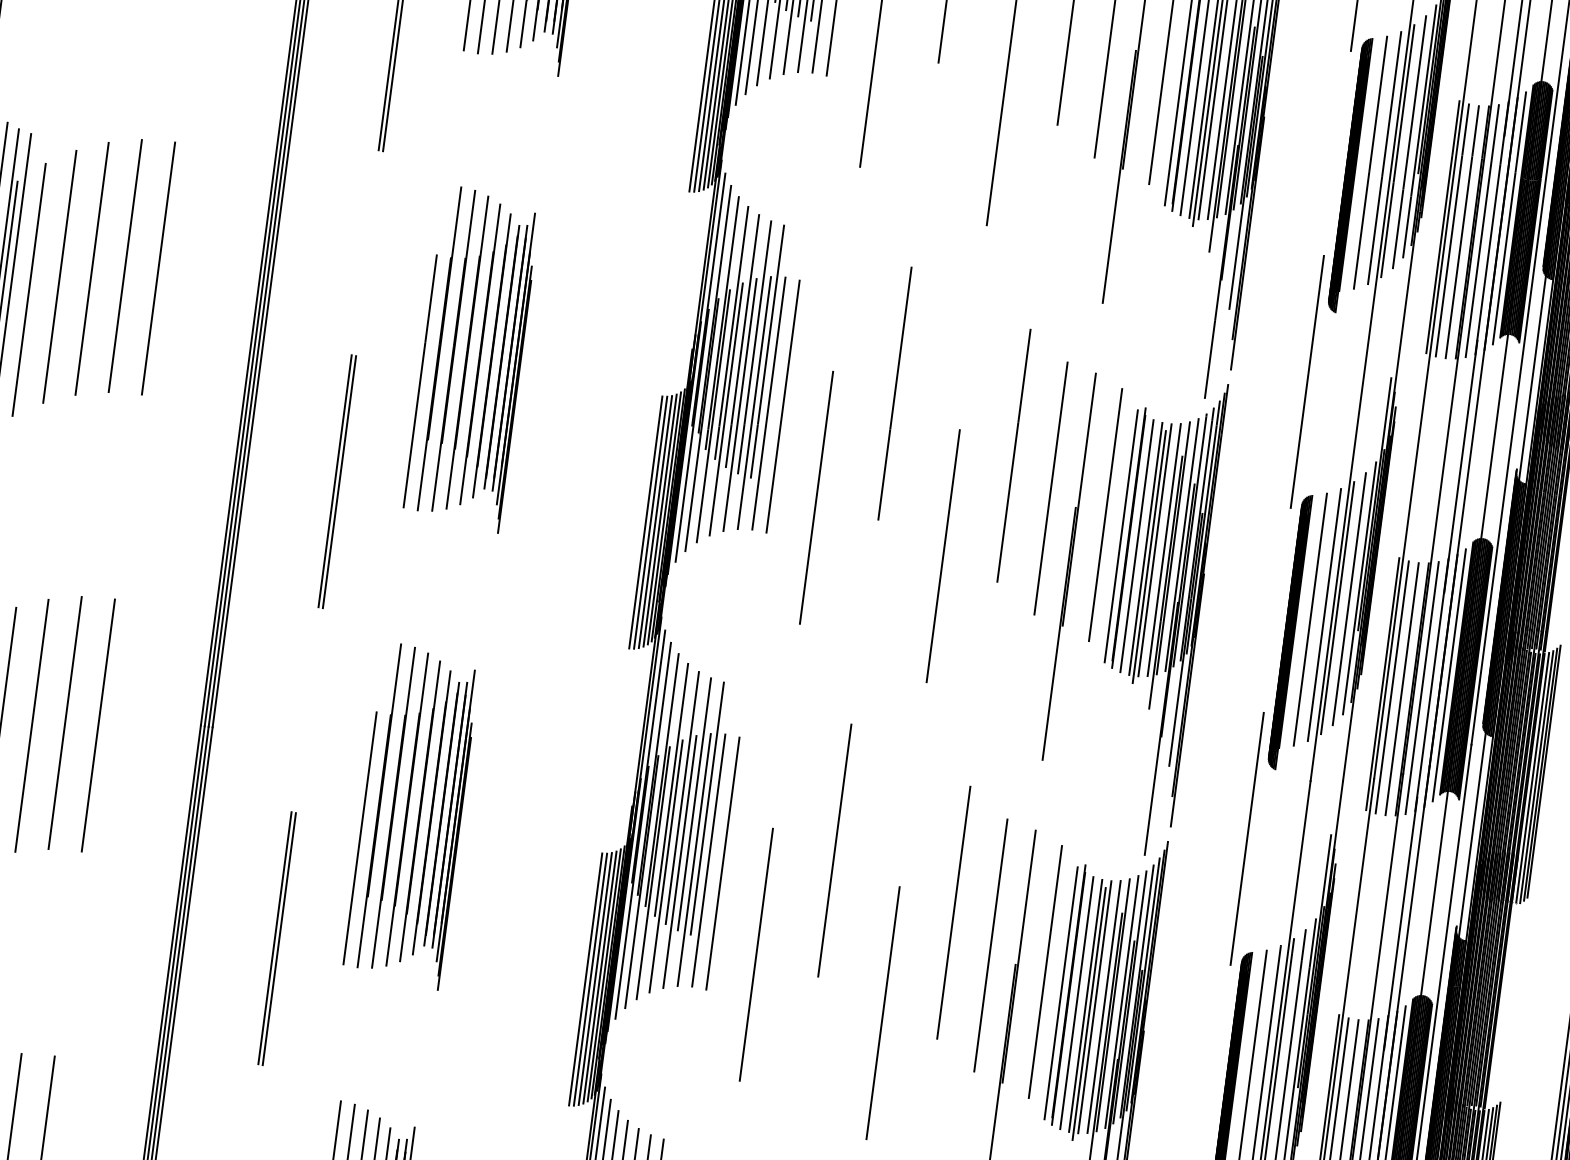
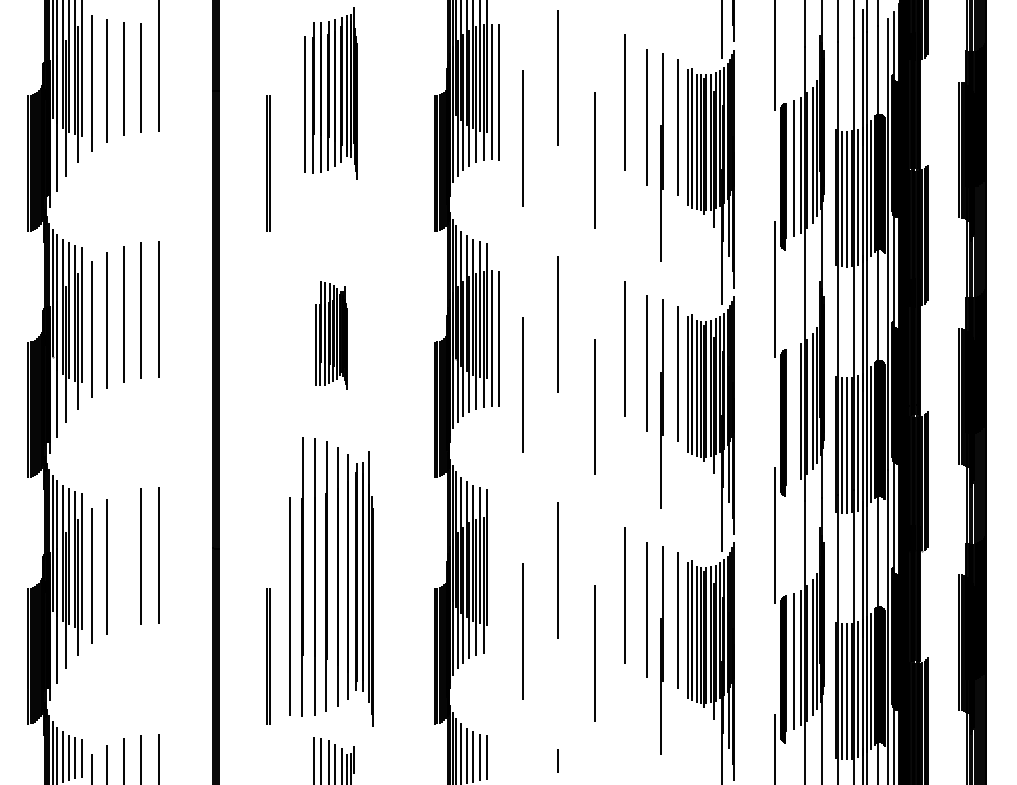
part: (470, 358) -> (330, 335), size x0.6
line: (335, 480) -> (267, 409), removed
line: (1310, 618) -> (793, 414), removed
line: (31, 725) -> (123, 560), removed
part: (410, 815) -> (330, 581), size x1.6
line: (708, 860) -> (491, 584), removed
line: (723, 862) -> (499, 584), removed

